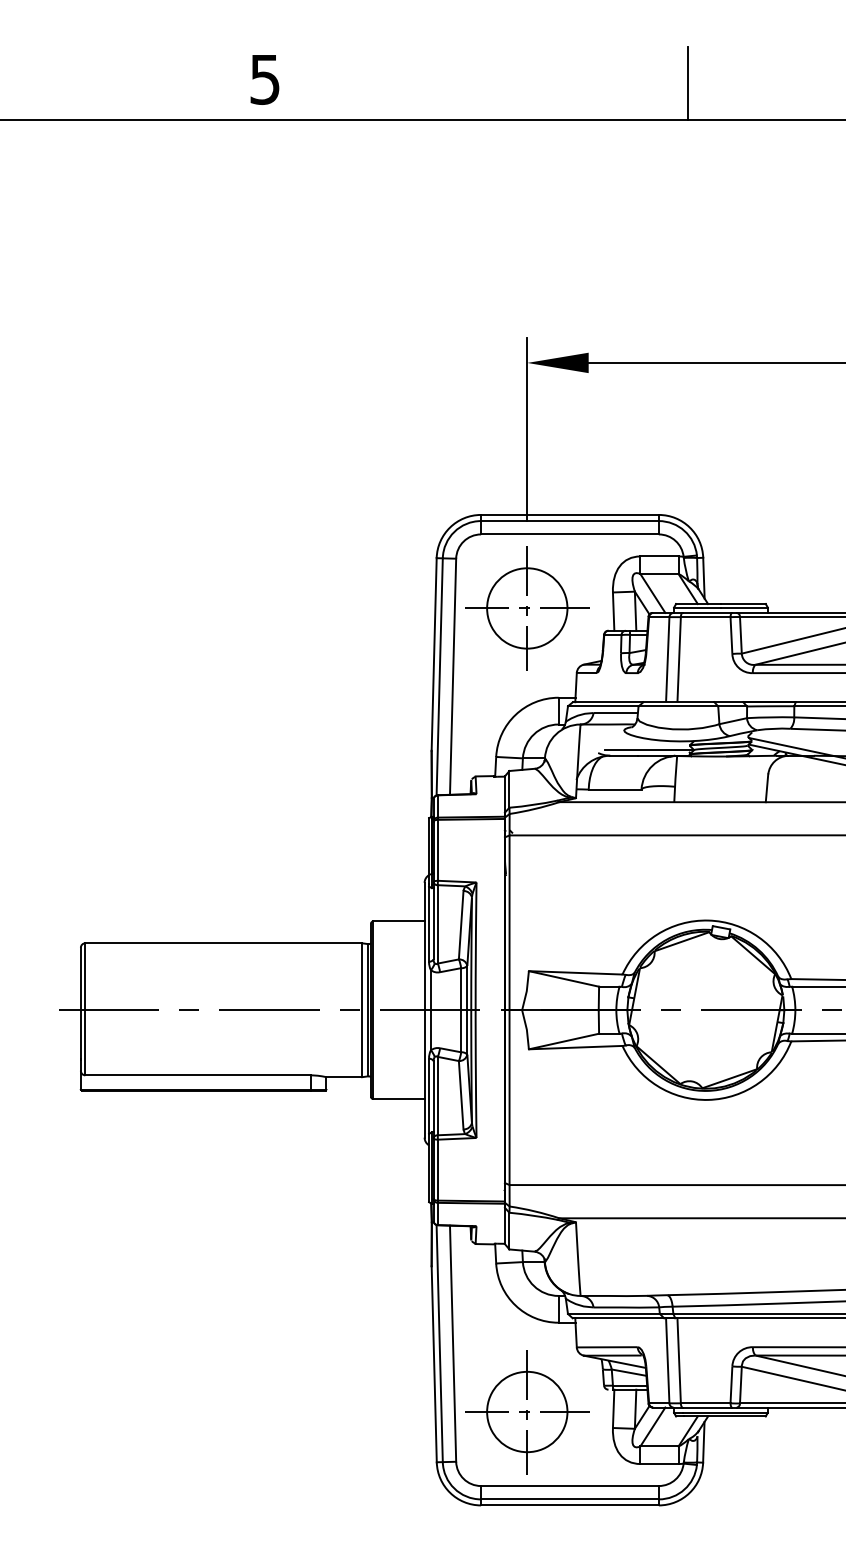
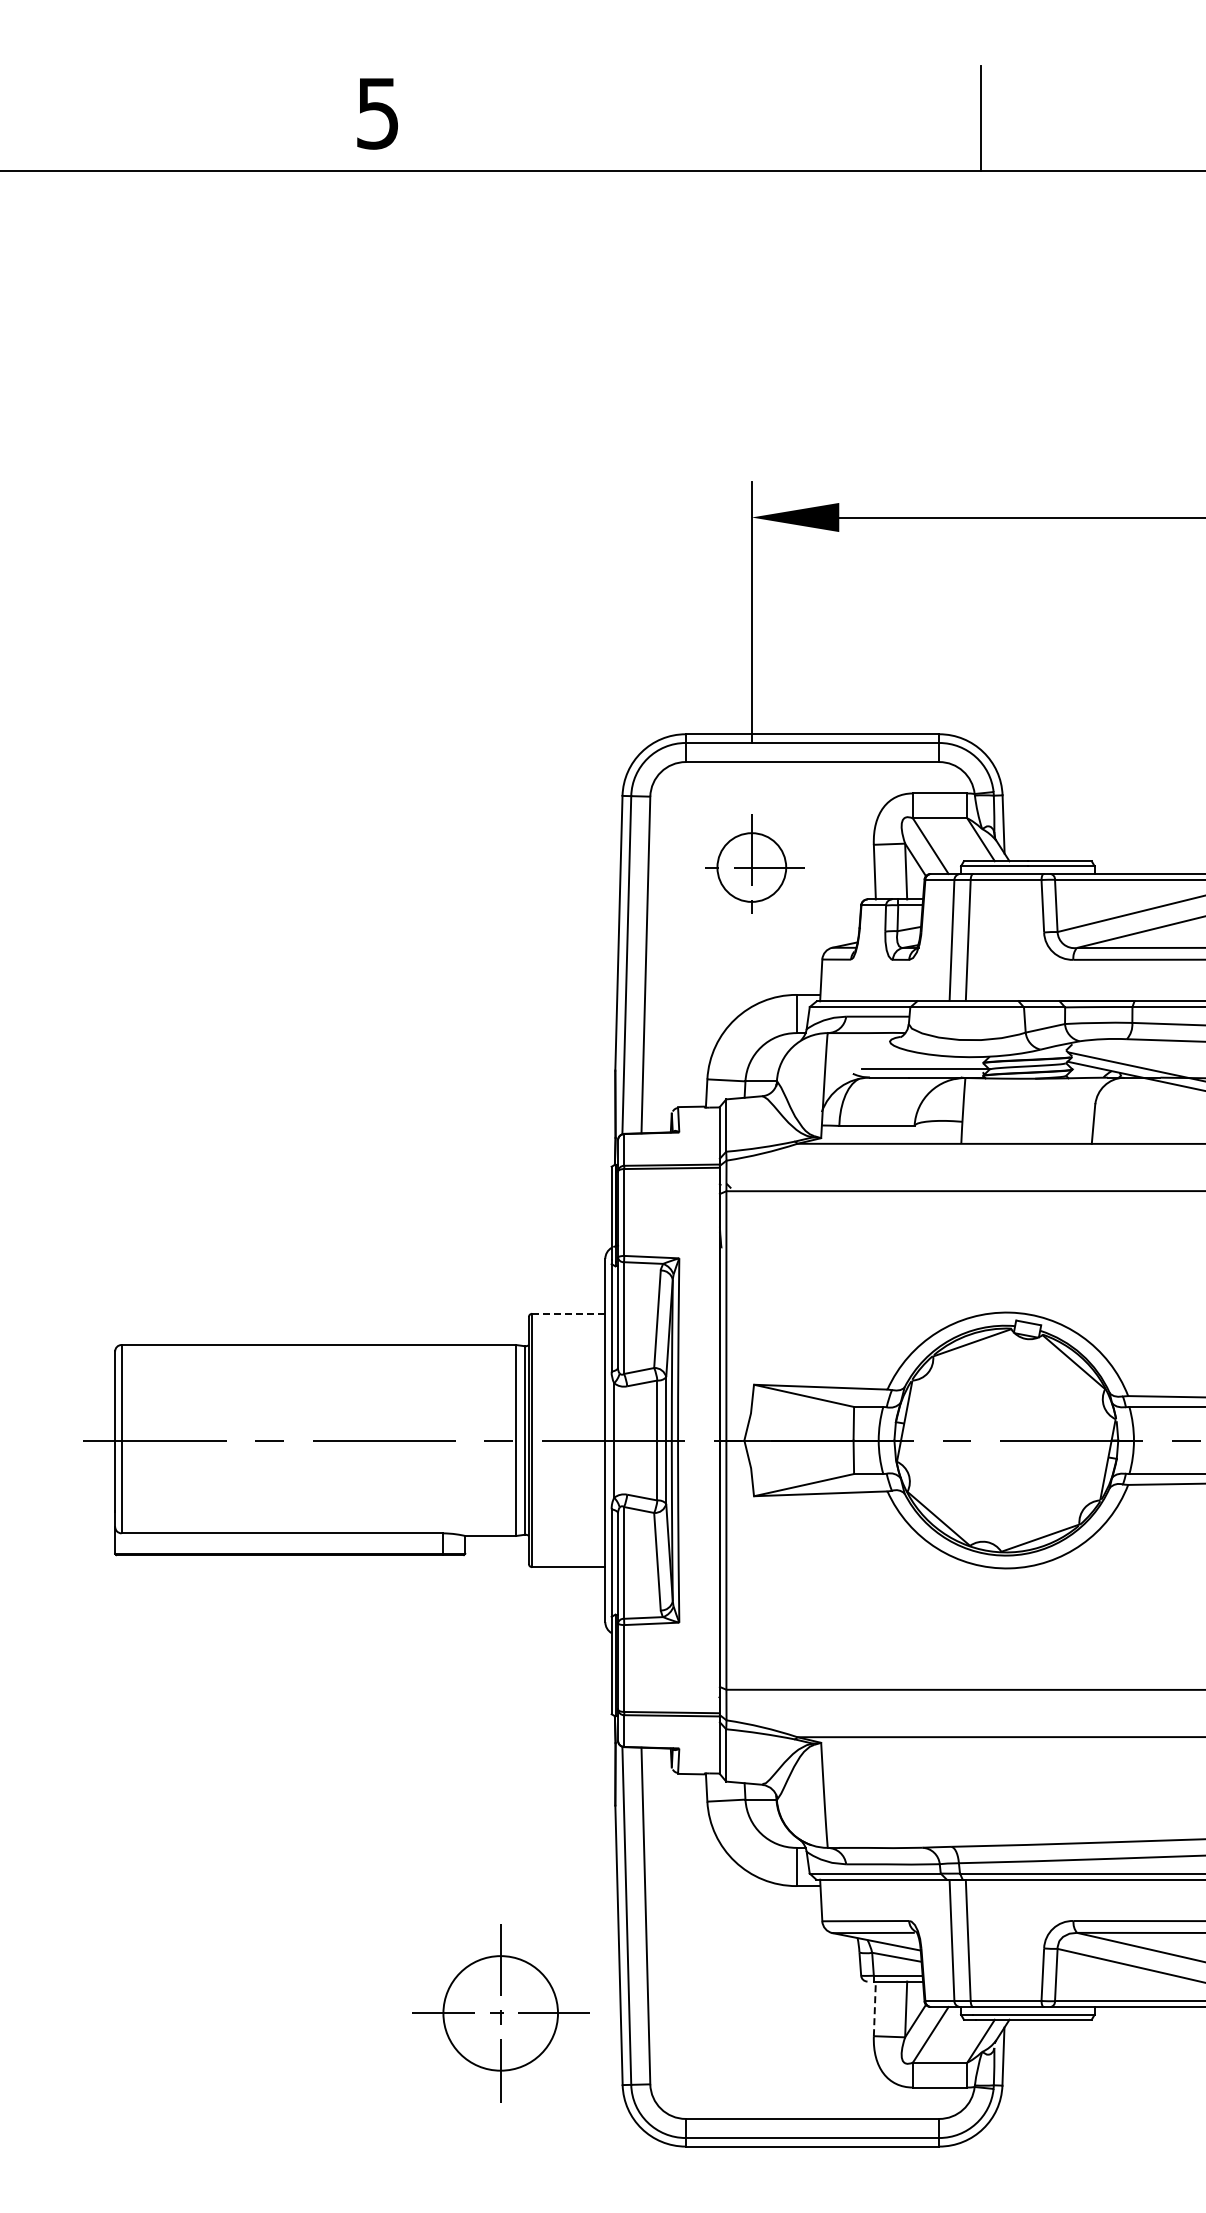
part: (527, 608) -> (751, 867), size x0.6
line: (398, 921) -> (568, 1313), solid -> dashed
line: (613, 1408) -> (874, 2008), solid -> dashed
part: (527, 1412) -> (500, 2013), moved

